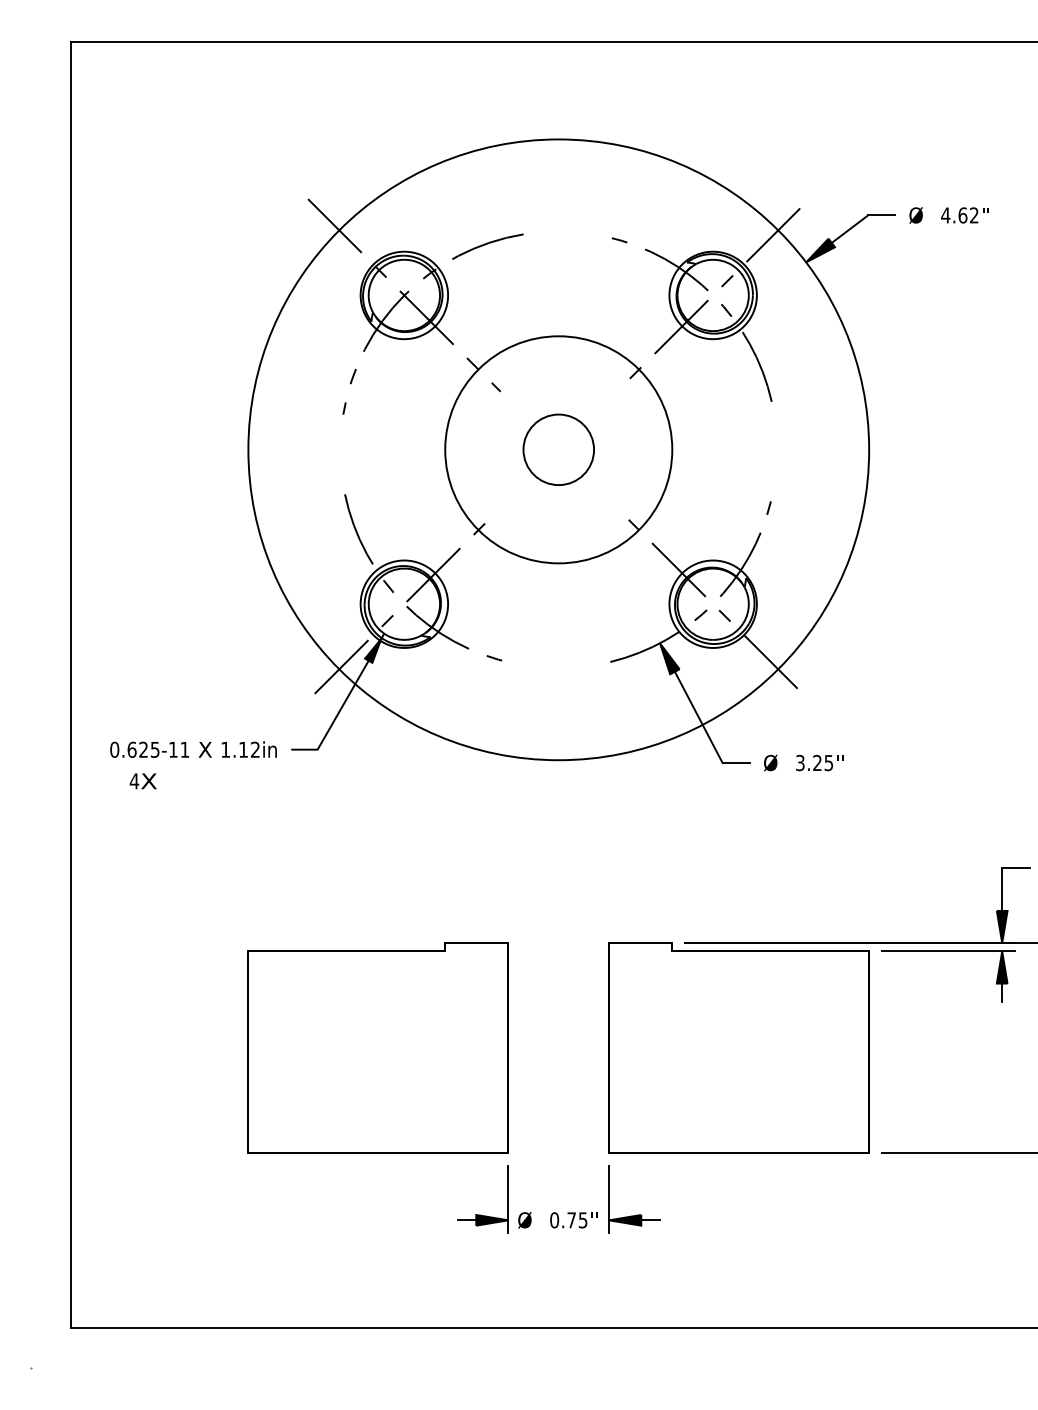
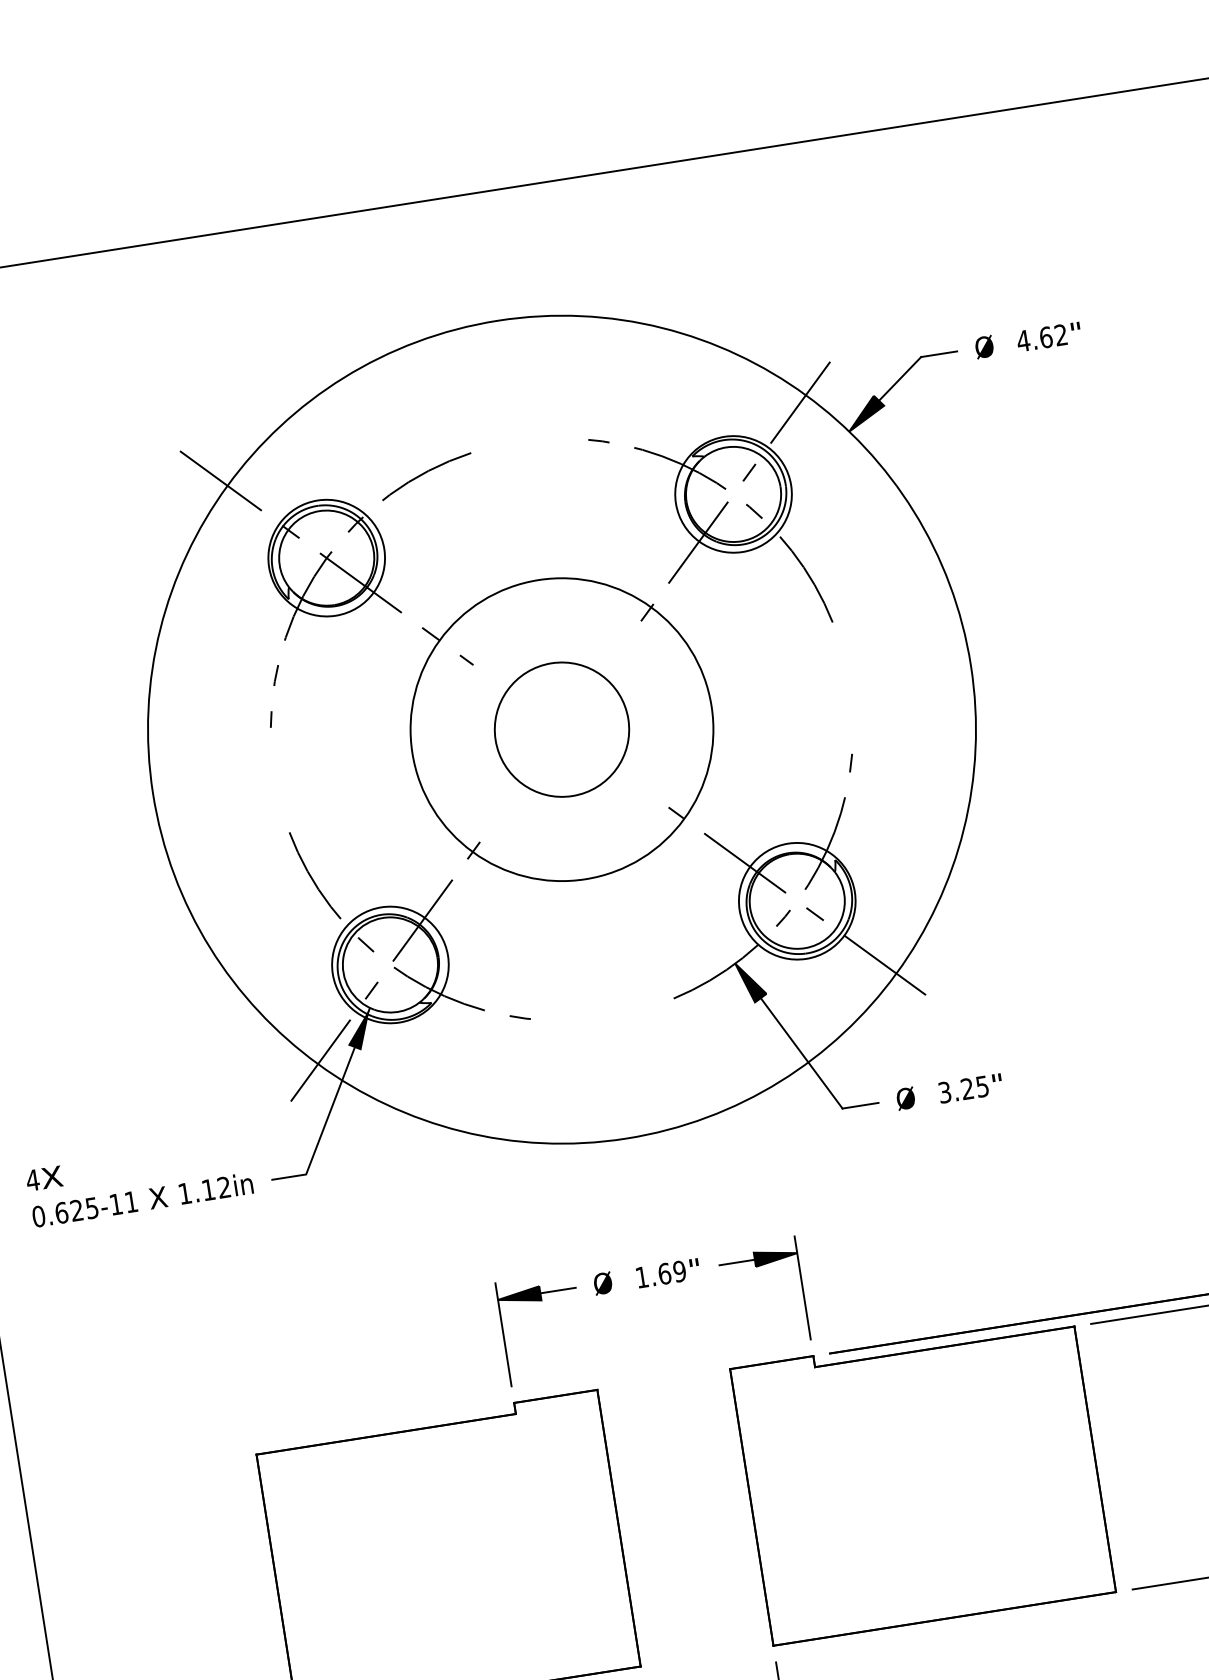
circle: (558, 449) -> (561, 729), size x1.43
text: (142, 781) -> (43, 1178), moved
part: (558, 872) -> (648, 1286), added

